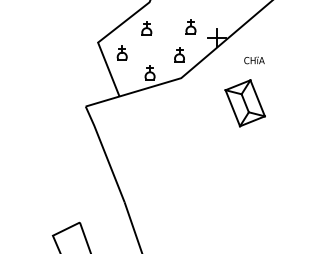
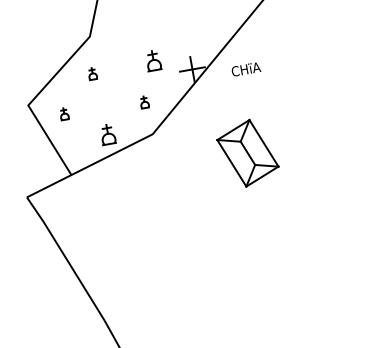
part: (146, 28) -> (92, 73), size x0.6
part: (121, 52) -> (63, 113), size x0.6
part: (179, 54) -> (144, 101), size x0.6
text: (254, 60) -> (246, 69), moved

